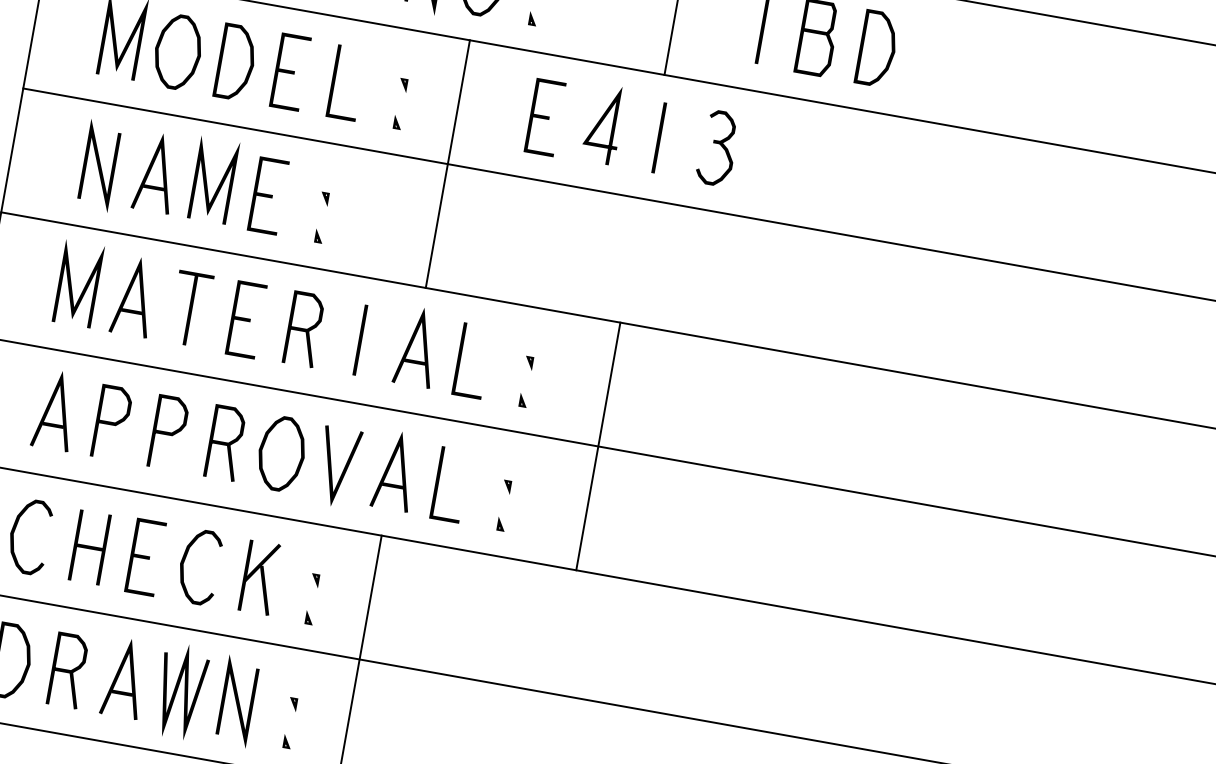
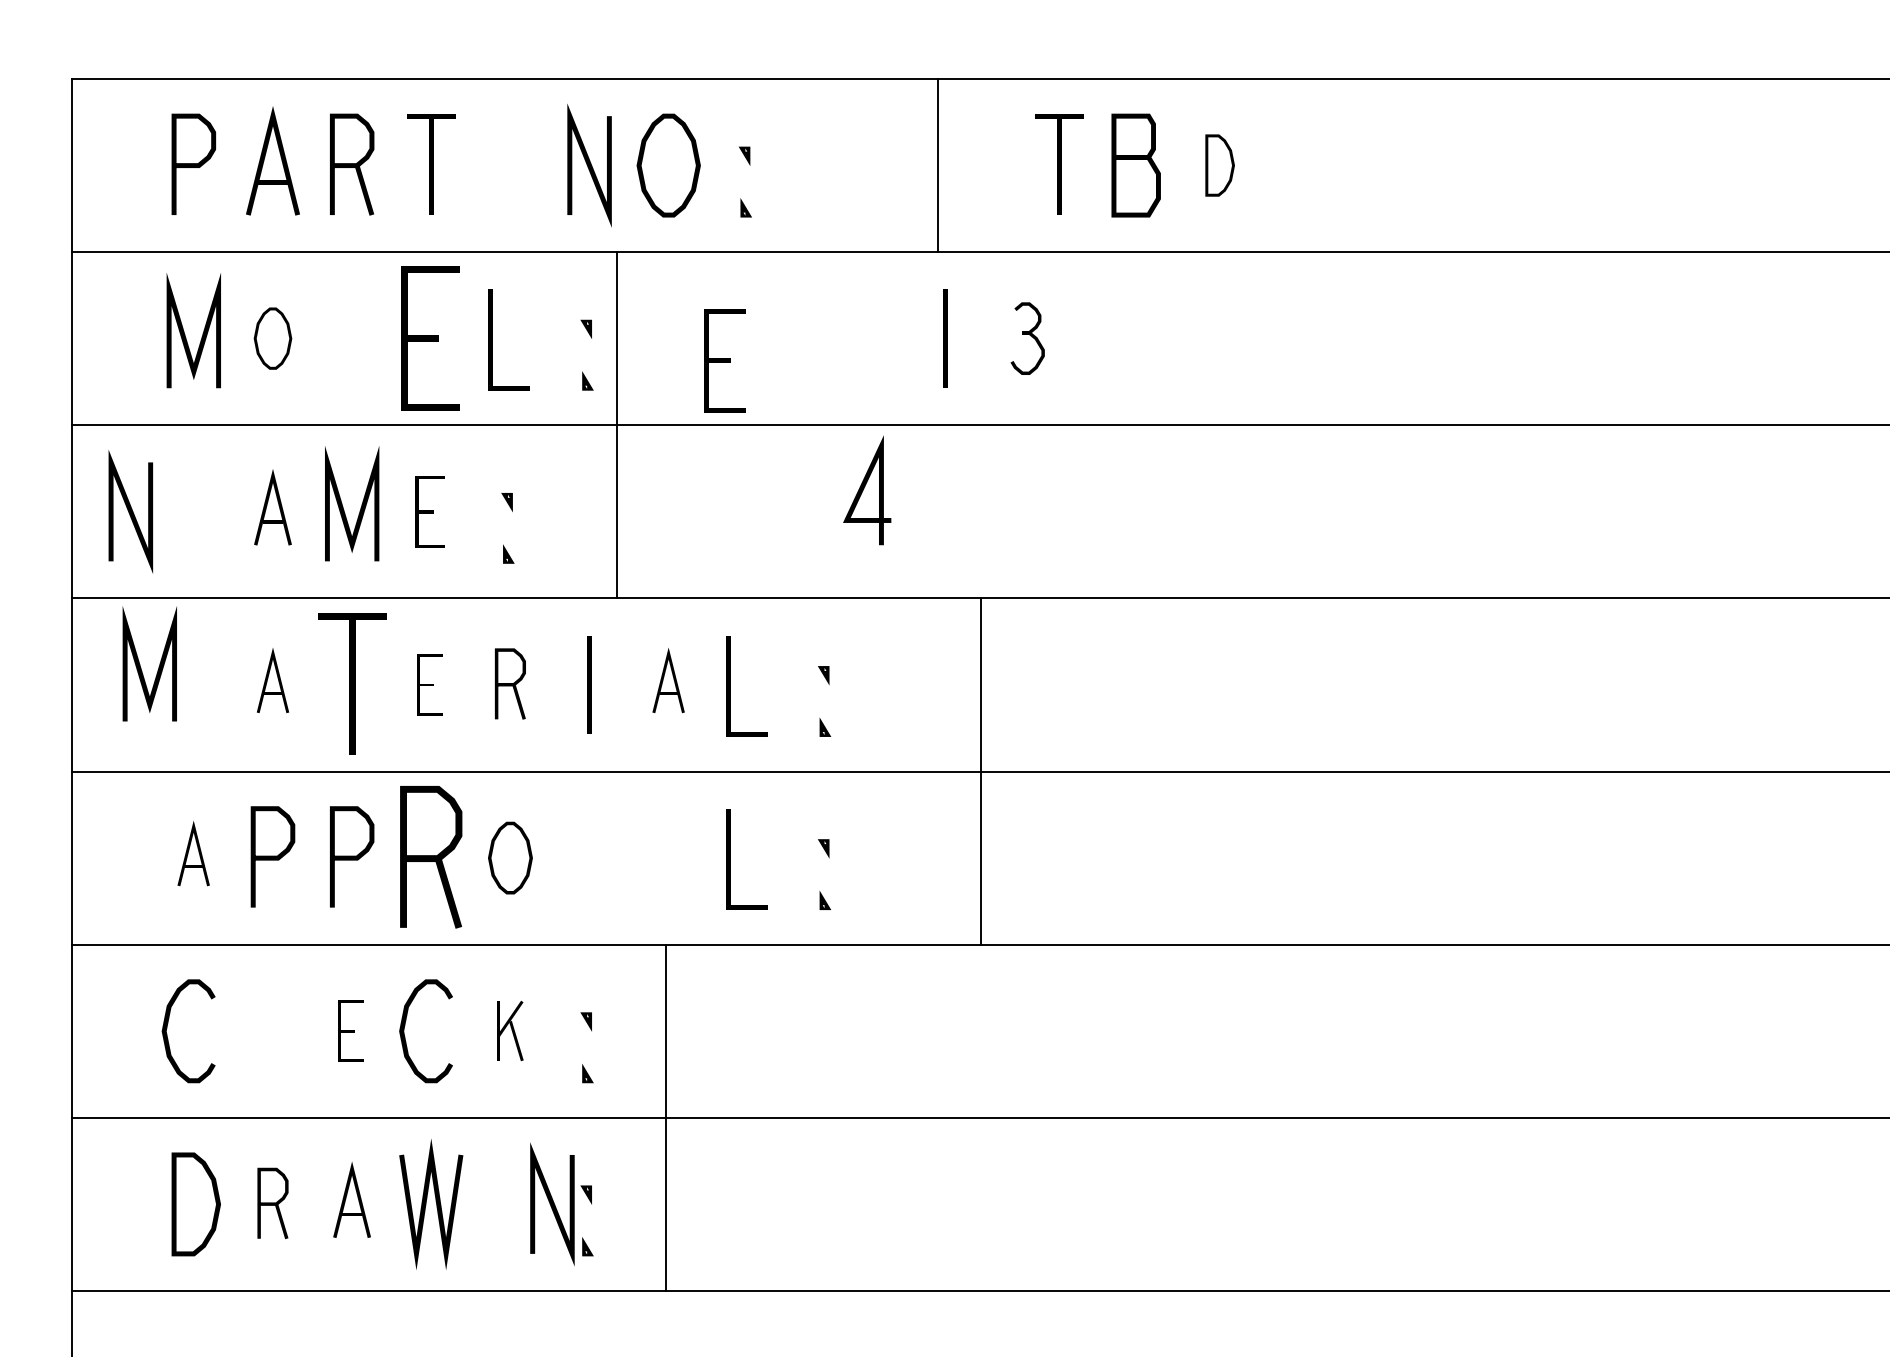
part: (877, 48) -> (1219, 165), size x0.6
part: (177, 51) -> (272, 338), size x0.6
part: (236, 62) -> (354, 338), removed
part: (290, 71) -> (429, 338), size x1.4
part: (544, 117) -> (724, 360), moved
line: (602, 122) -> (864, 488), moved
part: (717, 148) -> (1027, 338), size x0.7
line: (447, 164) -> (616, 425), moved
line: (99, 165) -> (130, 511), moved
part: (156, 172) -> (272, 507), size x0.7
part: (267, 195) -> (429, 511), size x0.7
line: (71, 285) -> (141, 667), moved
part: (134, 296) -> (272, 680), size x0.6
part: (190, 308) -> (351, 683), size x1.4
part: (245, 319) -> (429, 684), size x0.6
part: (303, 329) -> (510, 683), size x0.7
part: (417, 347) -> (668, 680), size x0.6
part: (55, 410) -> (193, 853), size x0.6
part: (225, 442) -> (431, 856), size x1.4
line: (598, 446) -> (980, 771), moved
part: (281, 453) -> (510, 857), size x0.7
line: (331, 467) -> (581, 864), removed
part: (395, 470) -> (668, 853), removed
part: (89, 547) -> (272, 1031), removed
part: (145, 556) -> (350, 1030), size x0.6
part: (259, 577) -> (510, 1030), size x0.6
part: (67, 670) -> (272, 1203), size x0.7
part: (124, 677) -> (351, 1199), size x0.7
line: (237, 700) -> (552, 1203), moved

